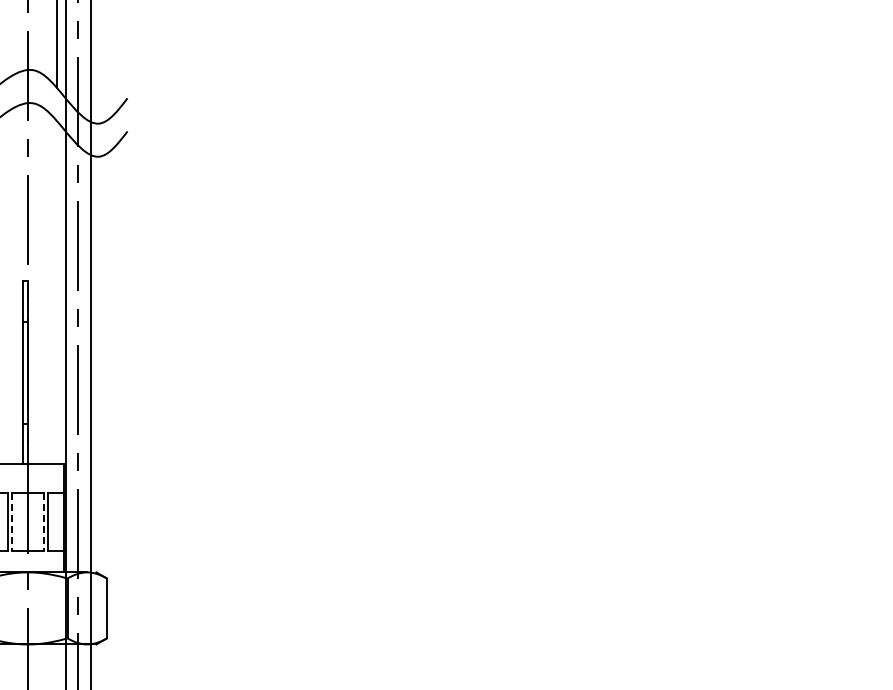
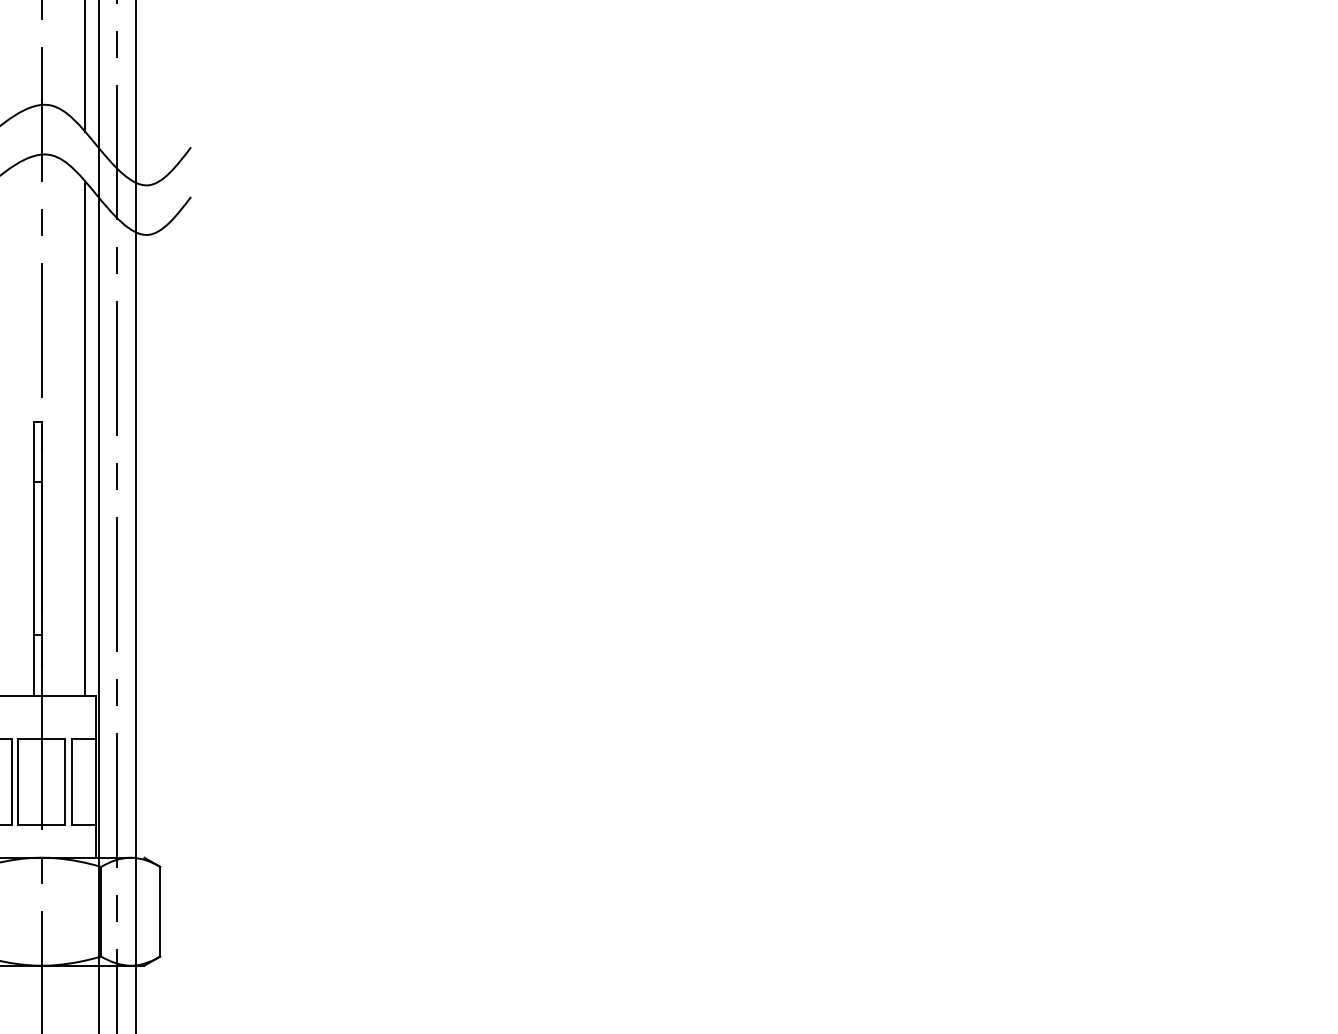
line: (56, 292) -> (84, 438), added
line: (12, 521) -> (18, 781), dashed -> solid
line: (43, 521) -> (65, 781), dashed -> solid

